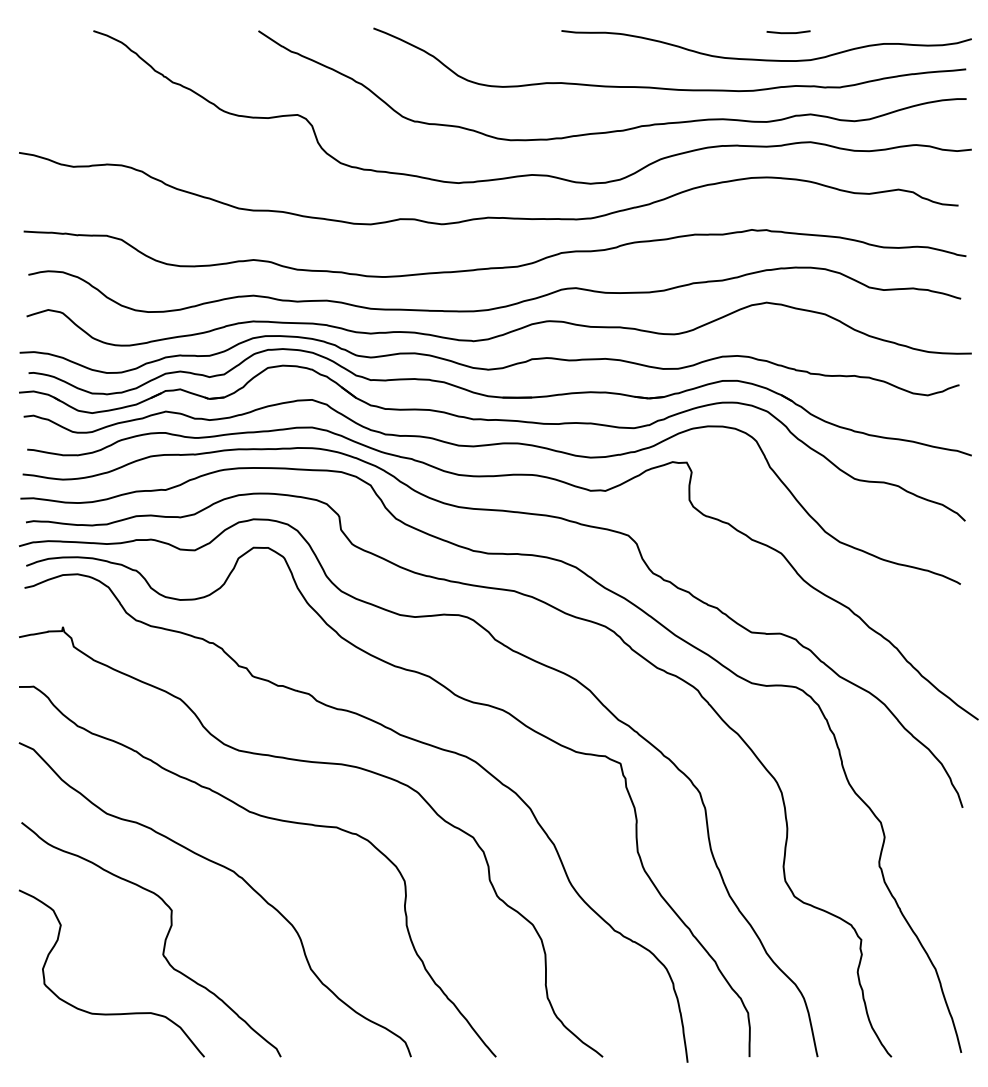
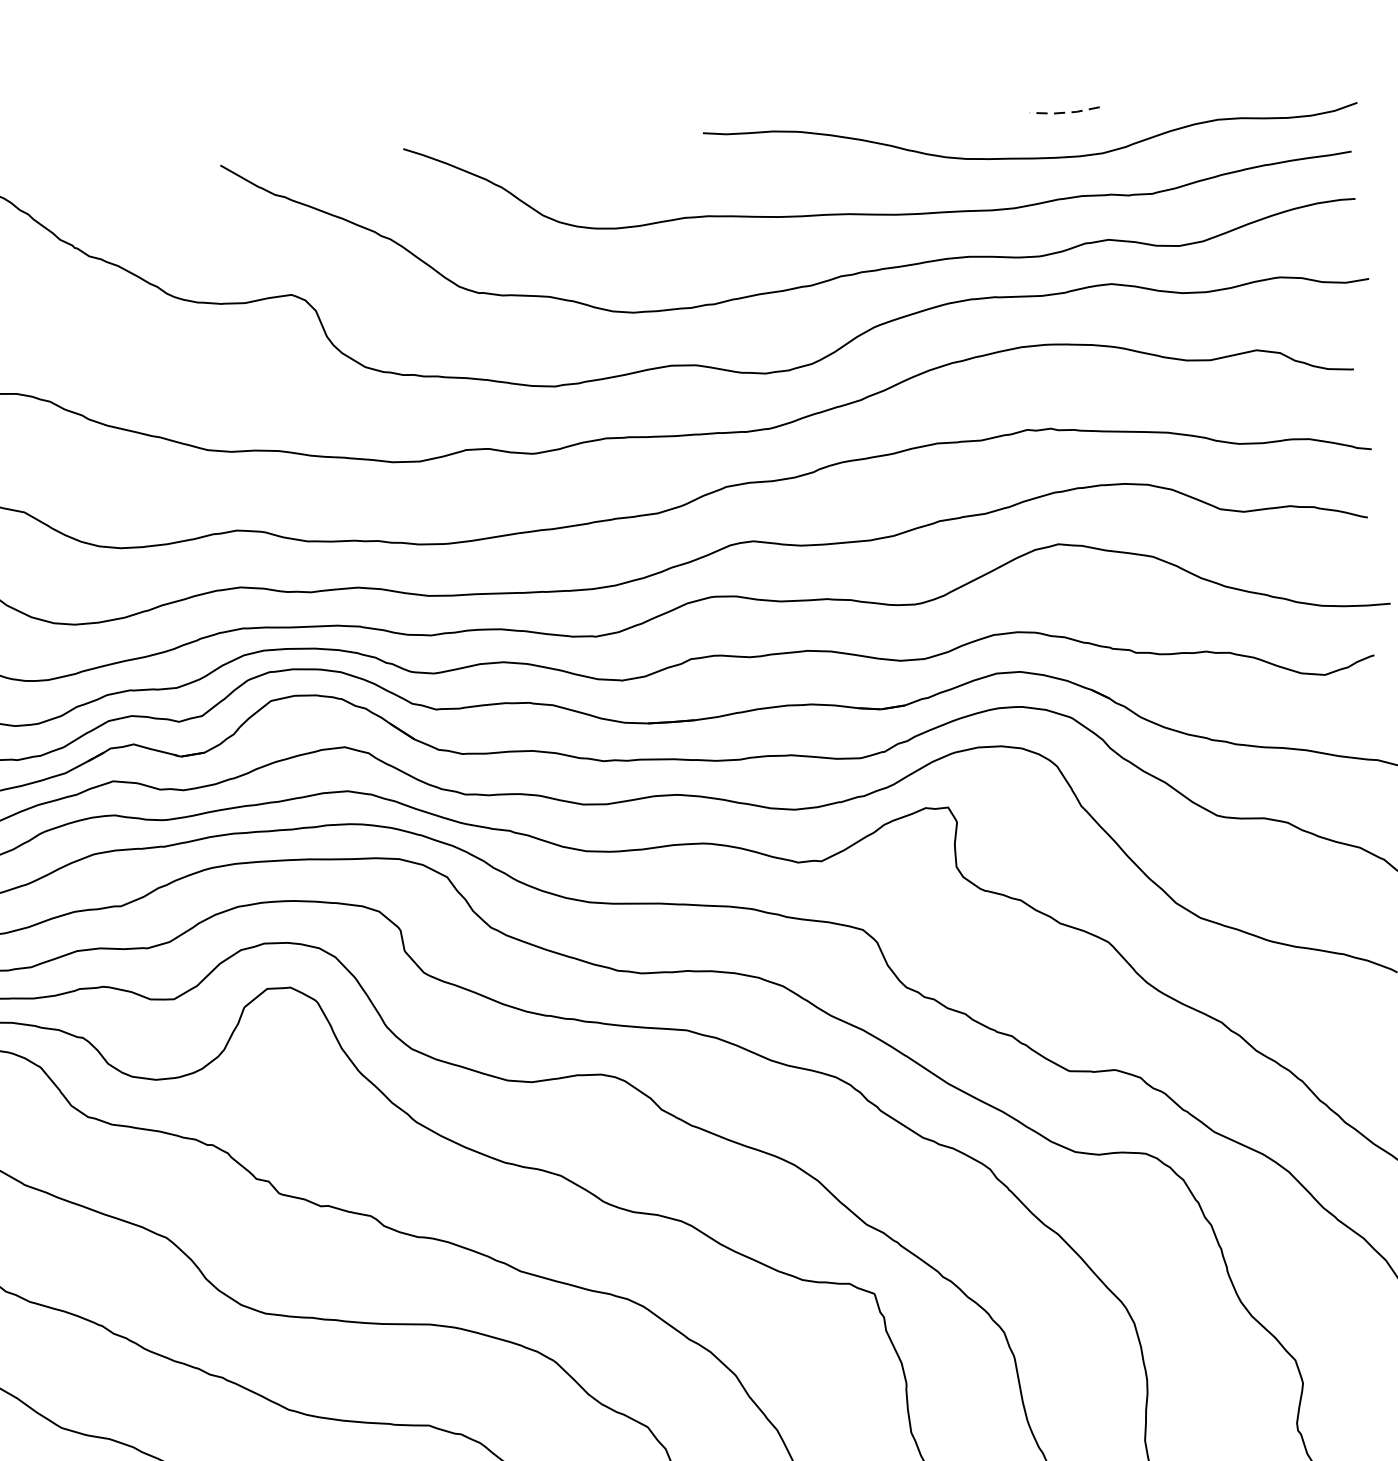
line: (788, 33) -> (1064, 113), solid -> dashed

